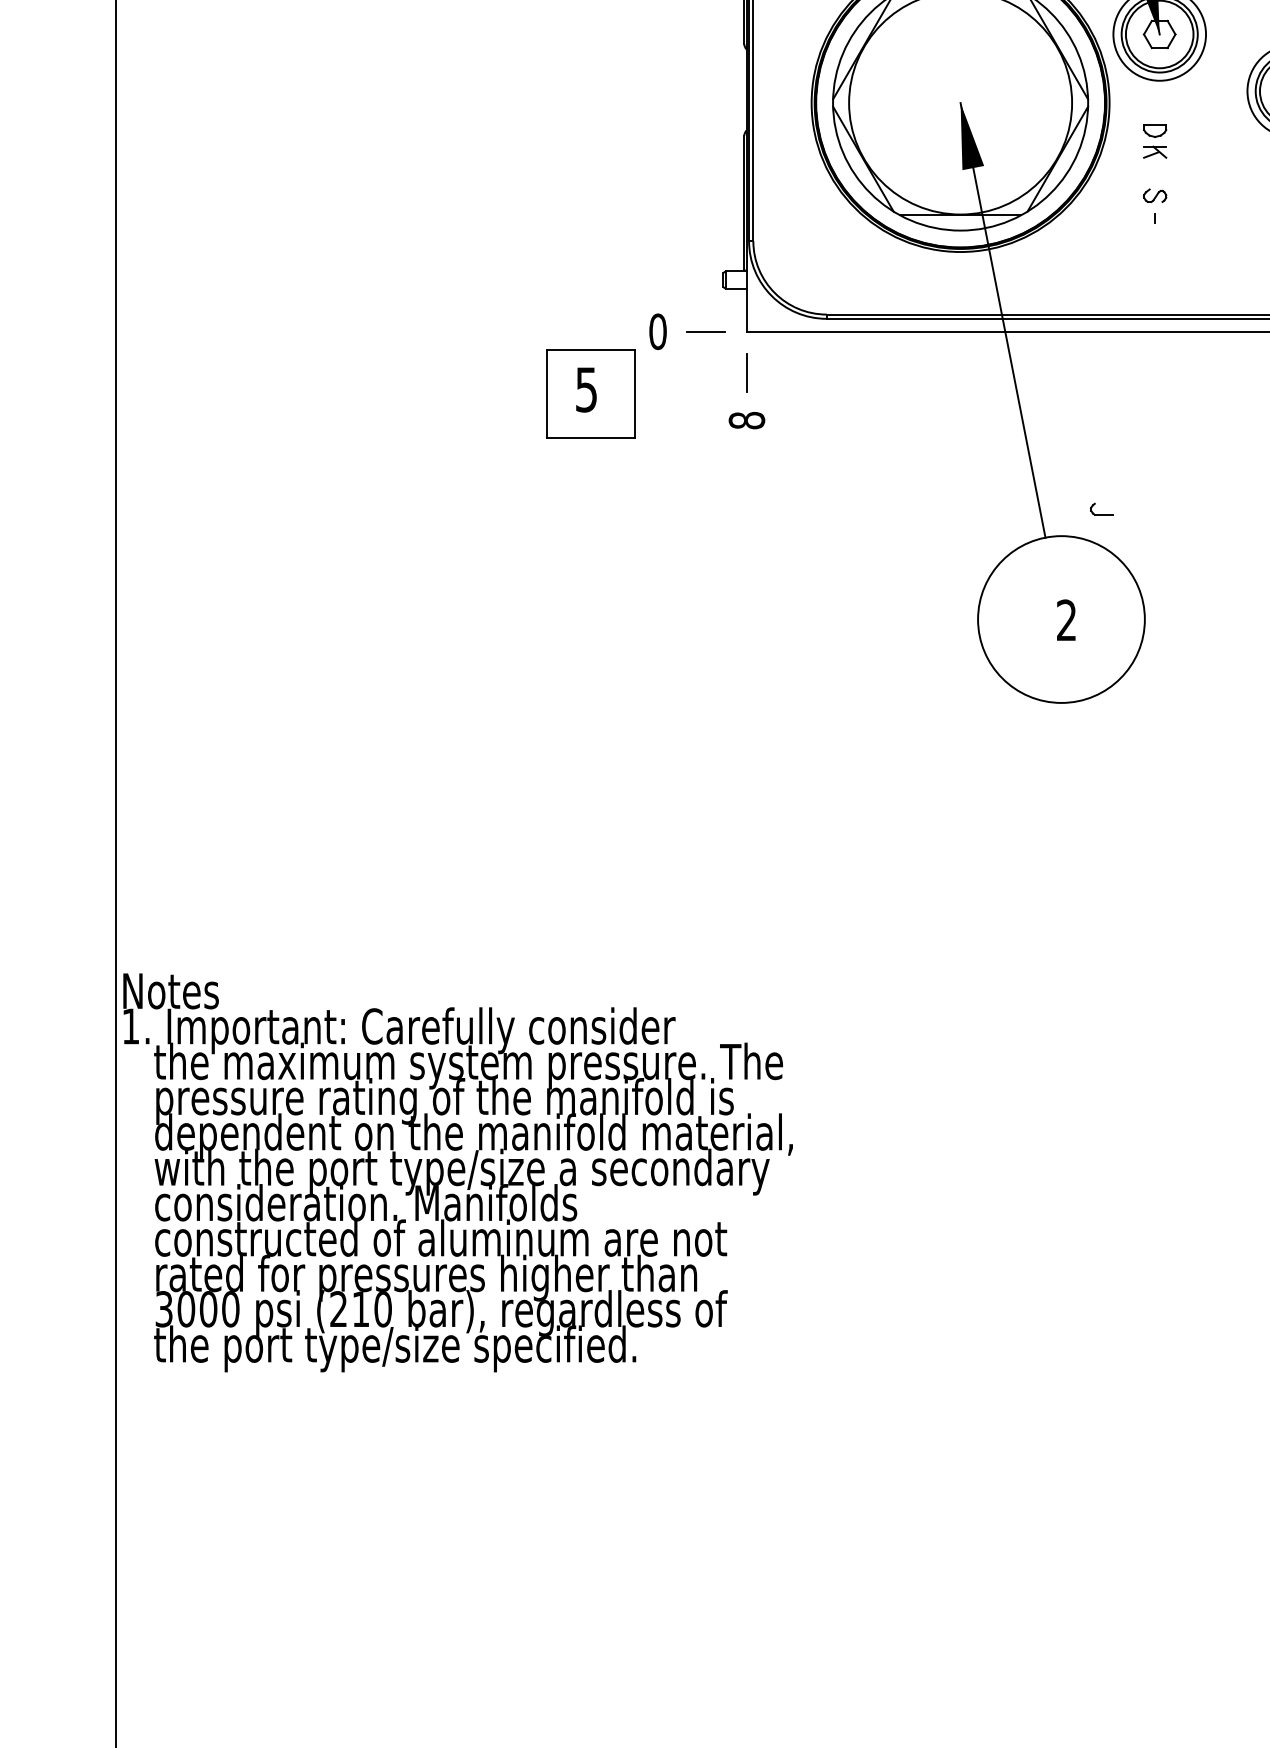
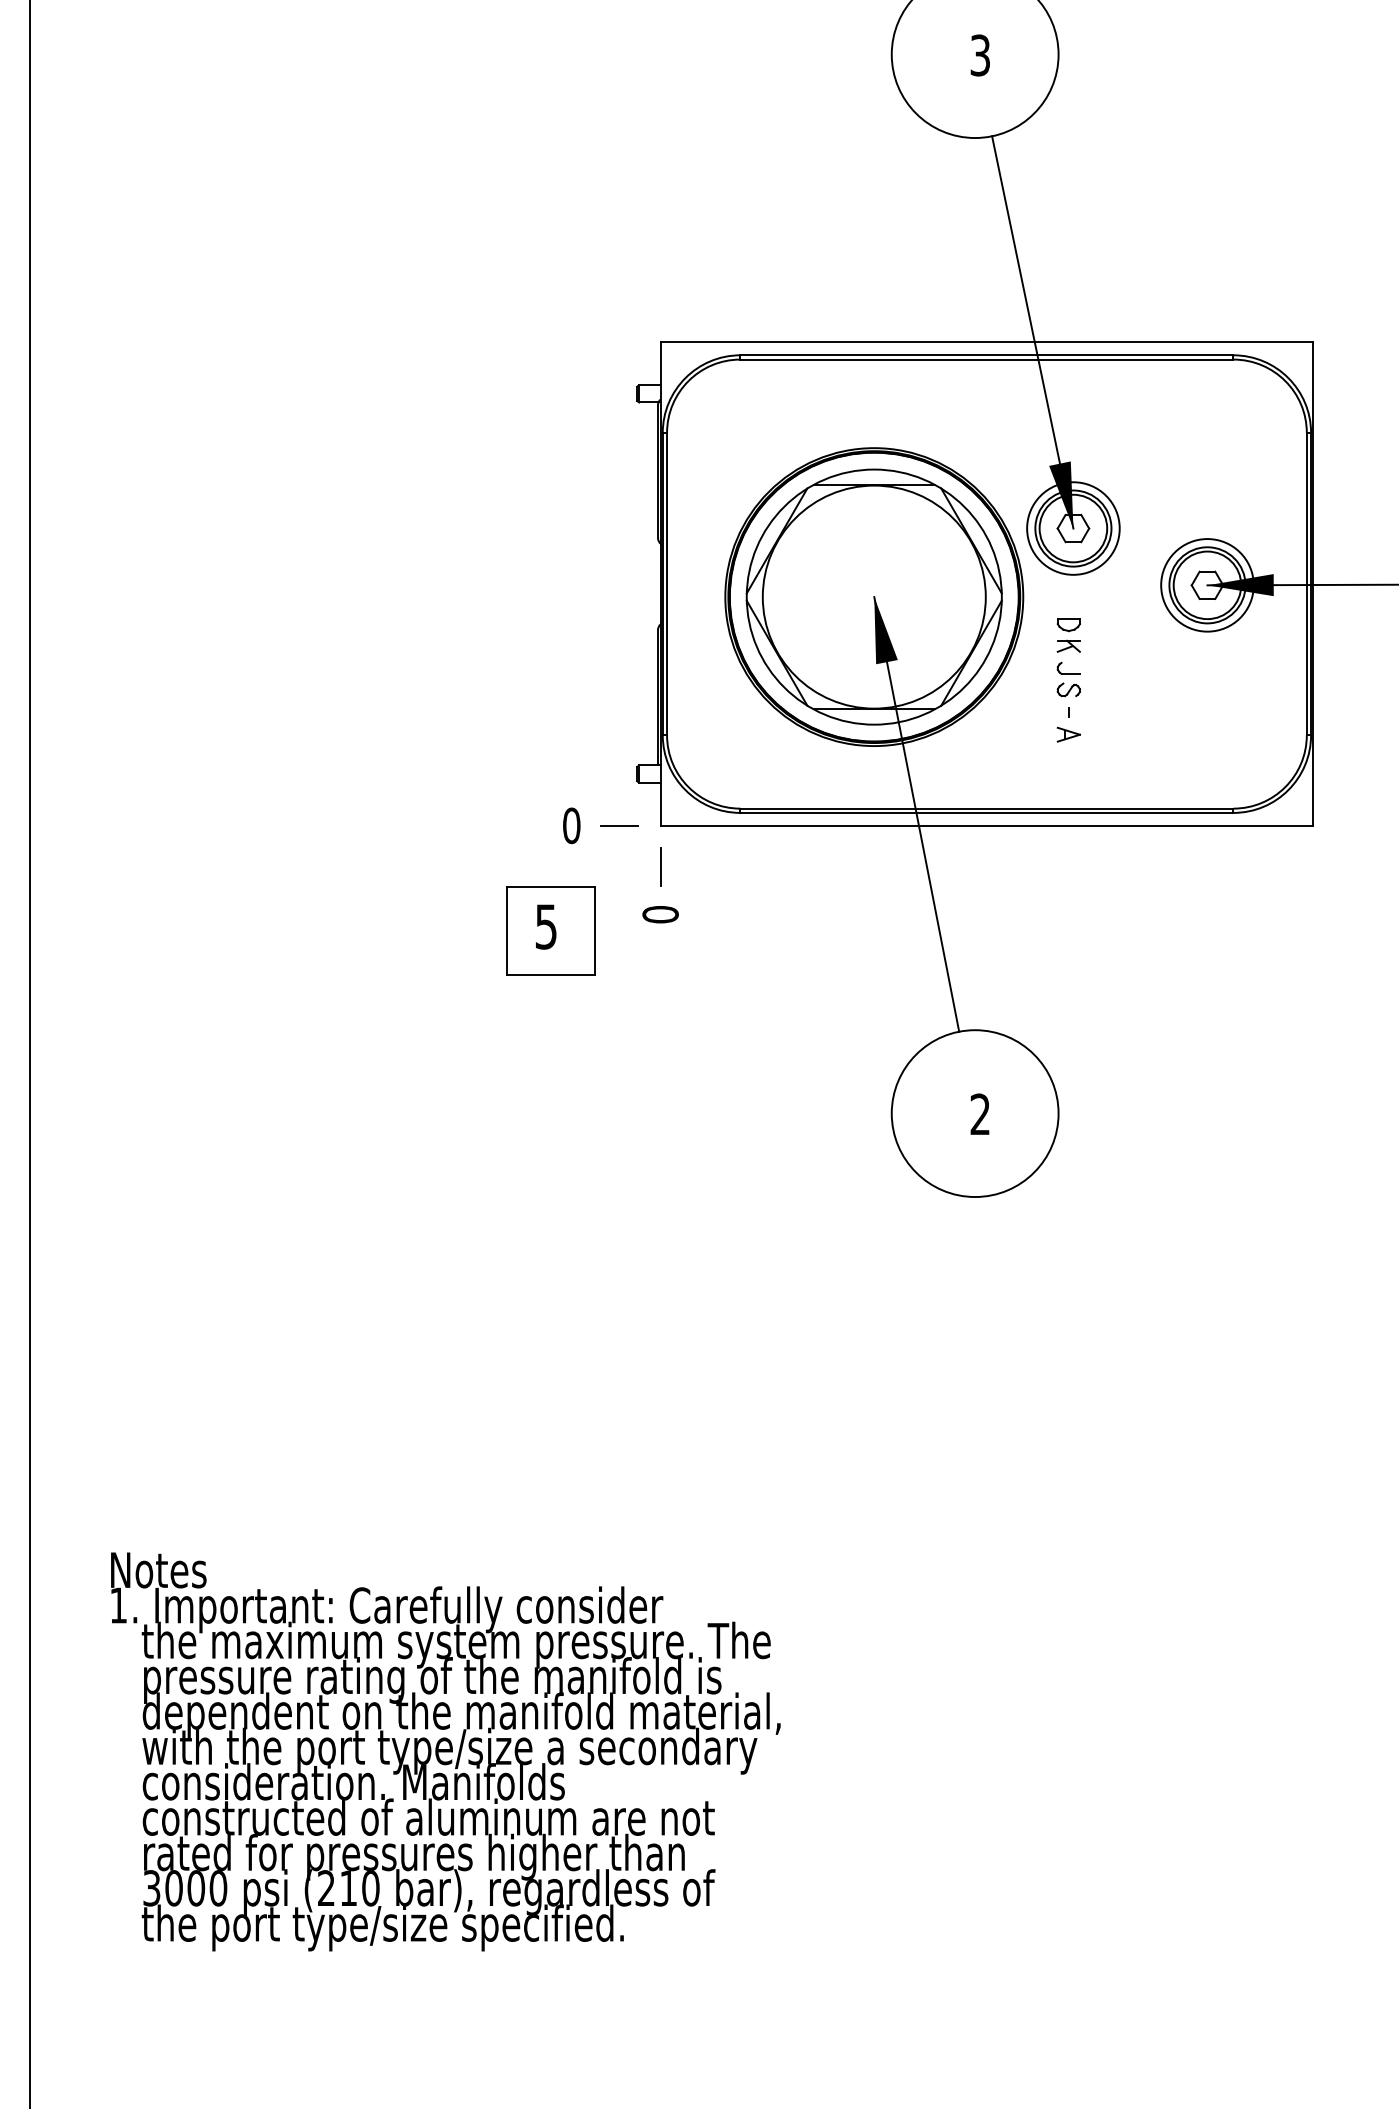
part: (1154, 240) -> (1068, 734), added
part: (590, 393) -> (550, 930), moved
text: (746, 420) -> (660, 914), 8 -> 0
part: (1101, 508) -> (1068, 667), moved
text: (457, 1172) -> (445, 1751), moved

